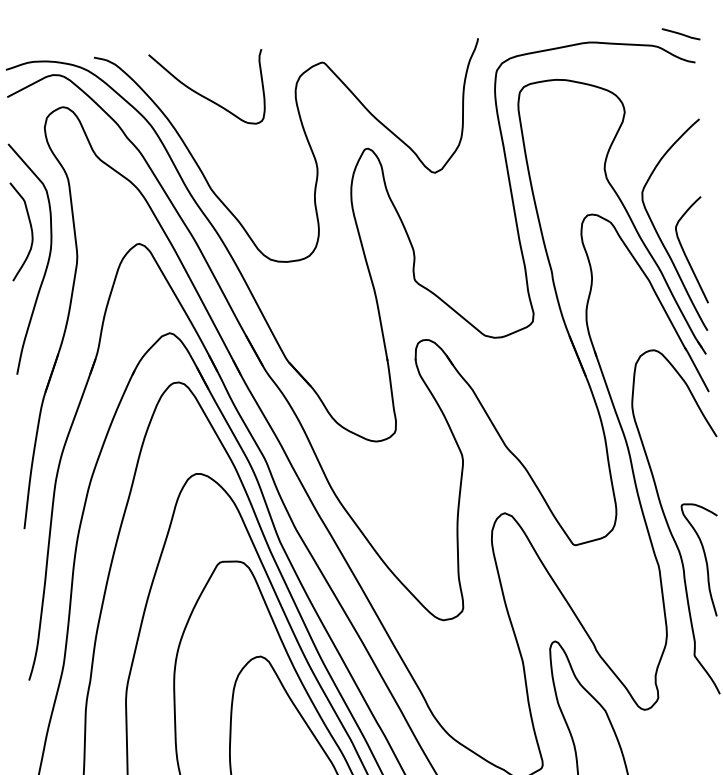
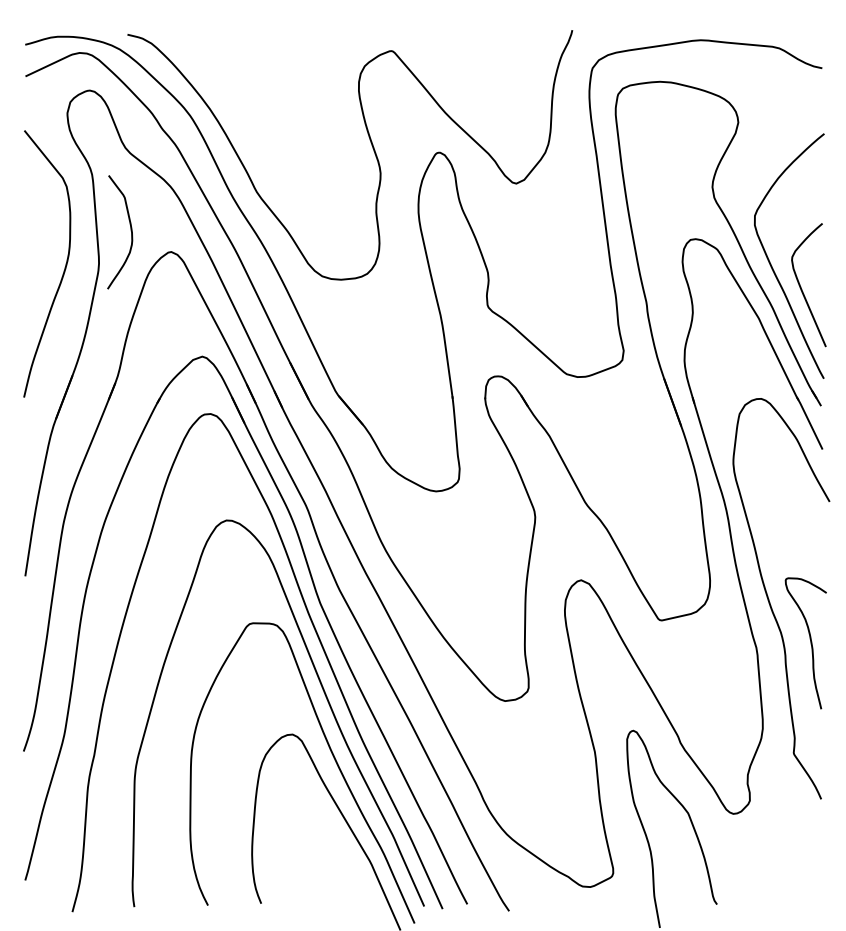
line: (681, 33) -> (807, 34), removed
curve: (201, 94) -> (250, 82), removed
curve: (30, 229) -> (130, 230), moved

